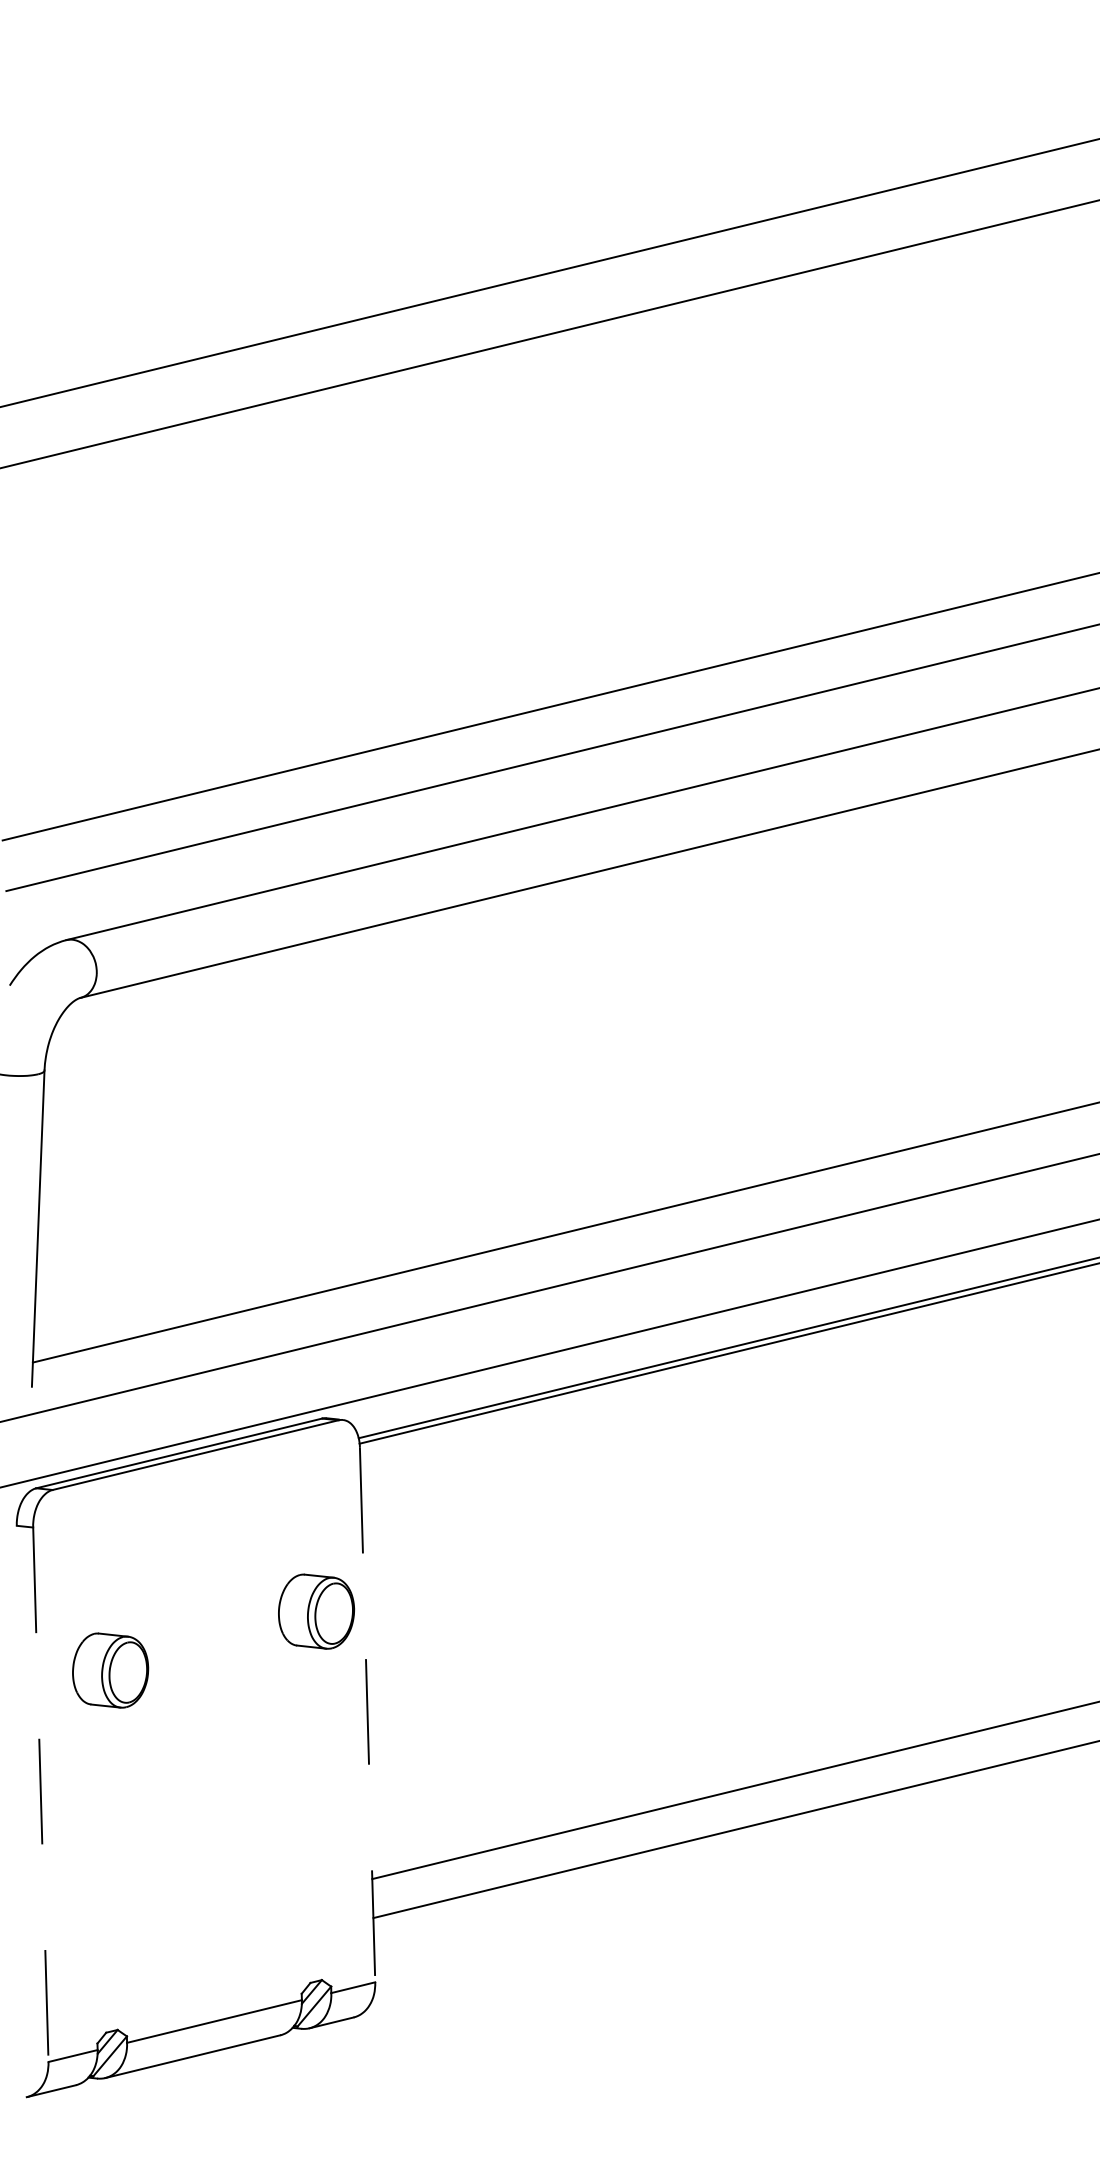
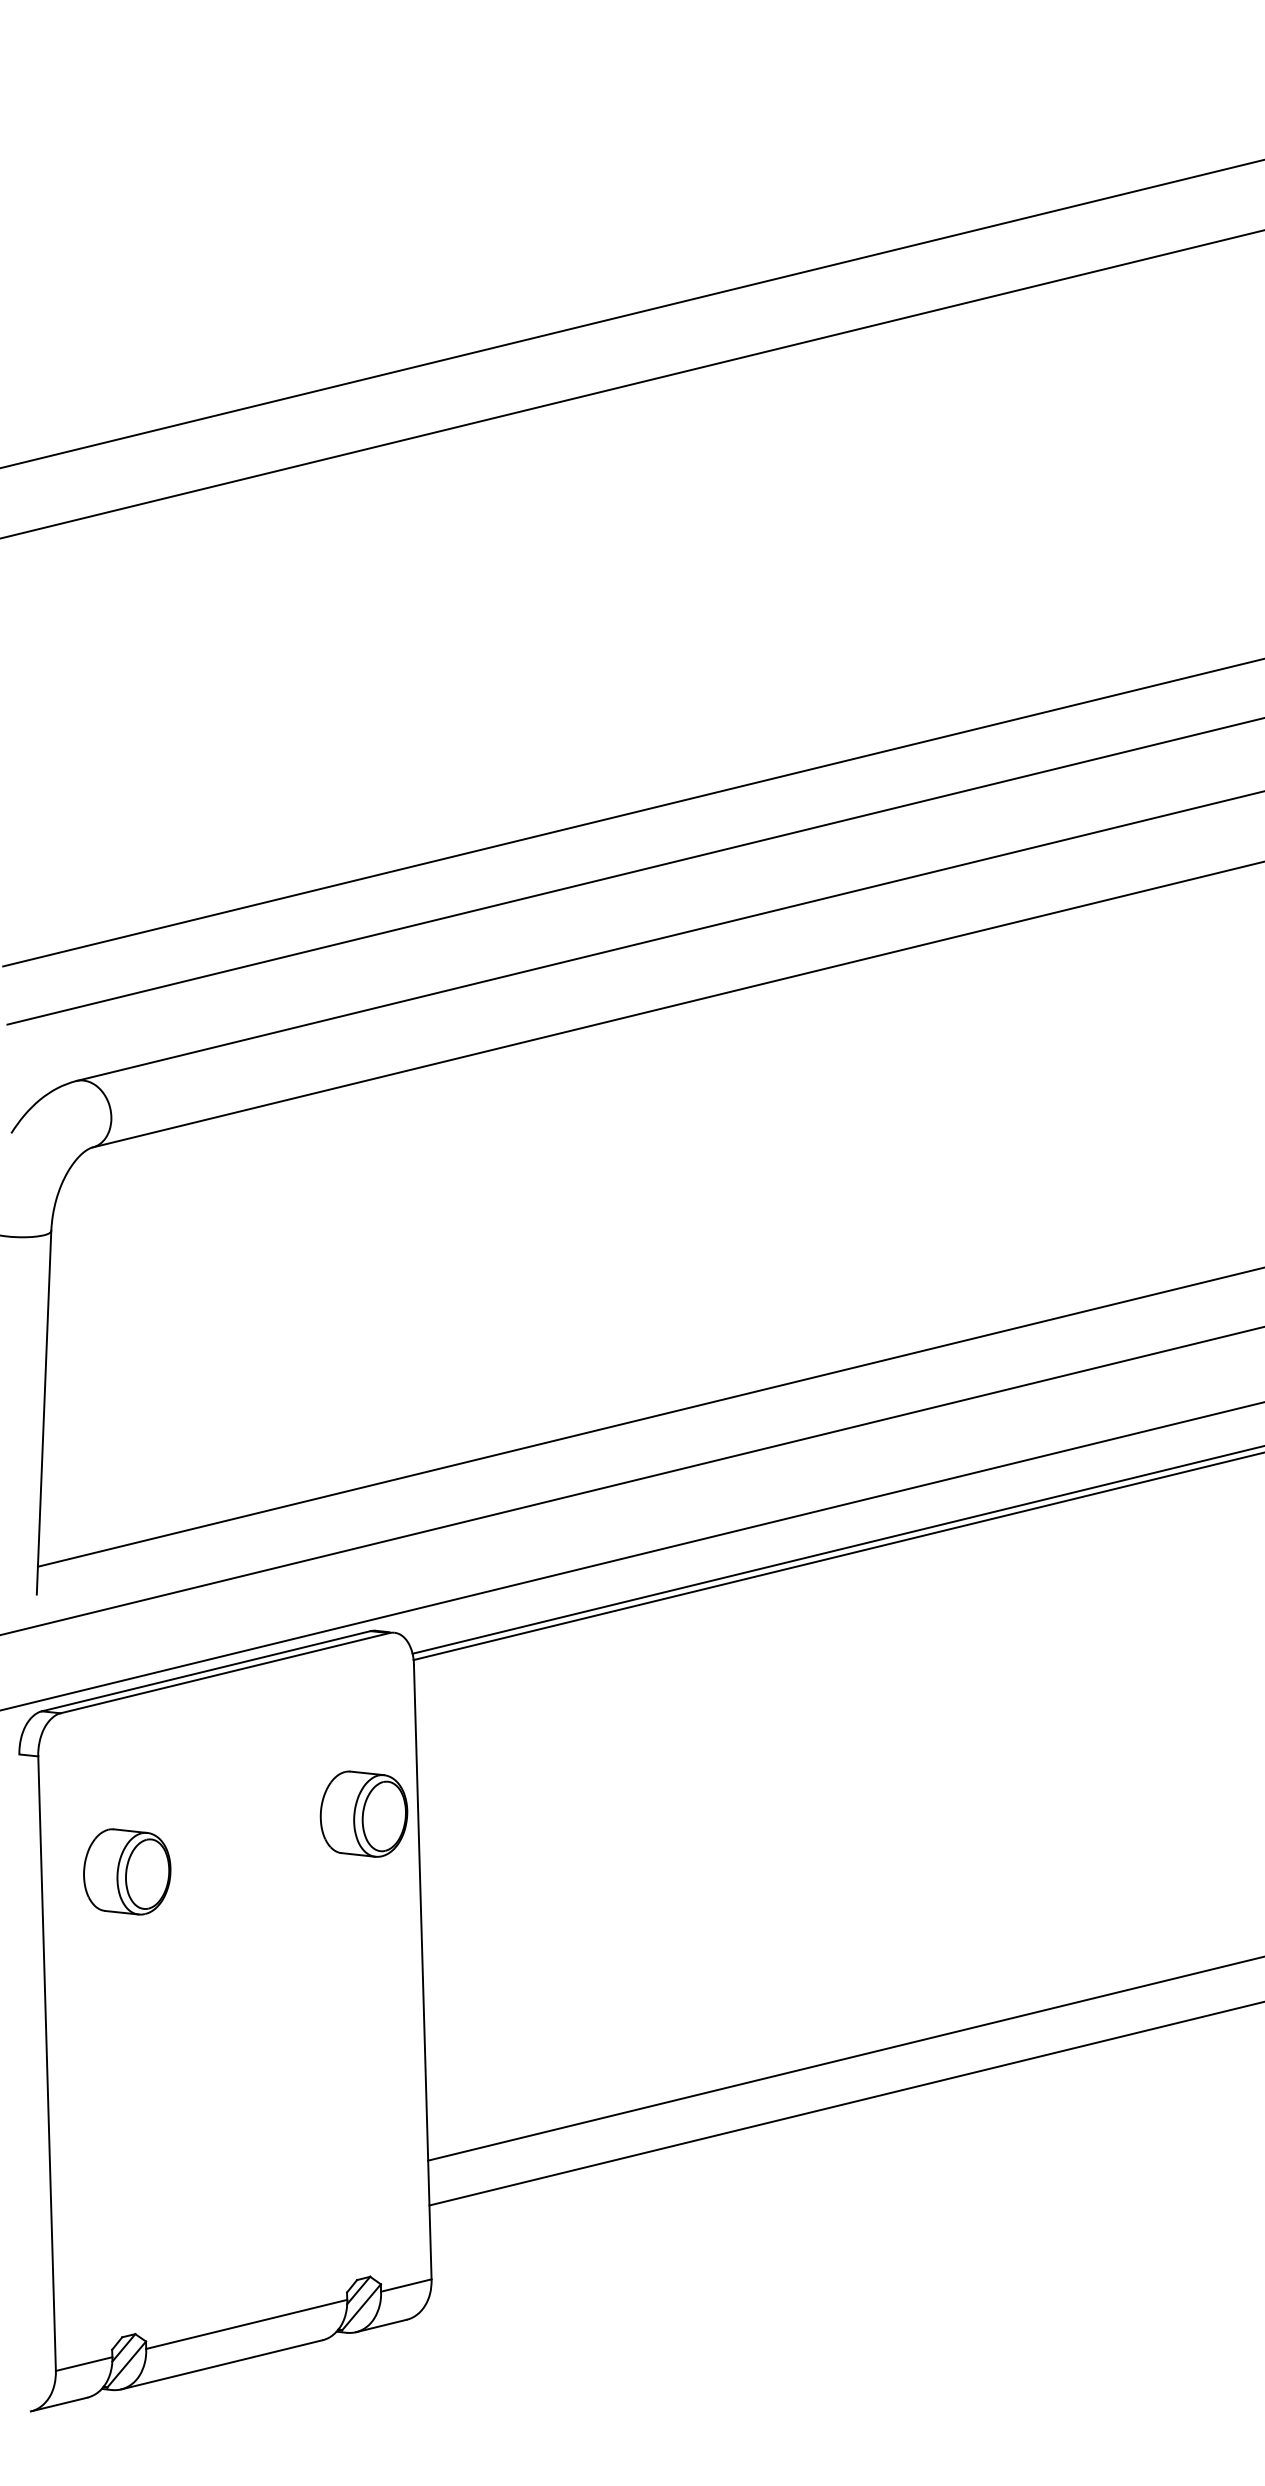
part: (316, 1611) -> (363, 1813), moved
part: (110, 1670) -> (127, 1871), moved
line: (367, 1715) -> (422, 1972), dashed -> solid
line: (41, 1795) -> (47, 2064), dashed -> solid

